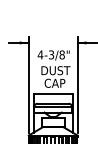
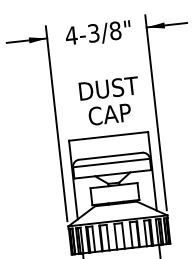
text: (53, 55) -> (97, 33), moved

